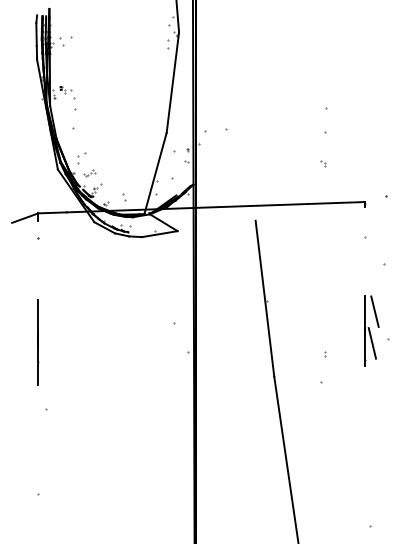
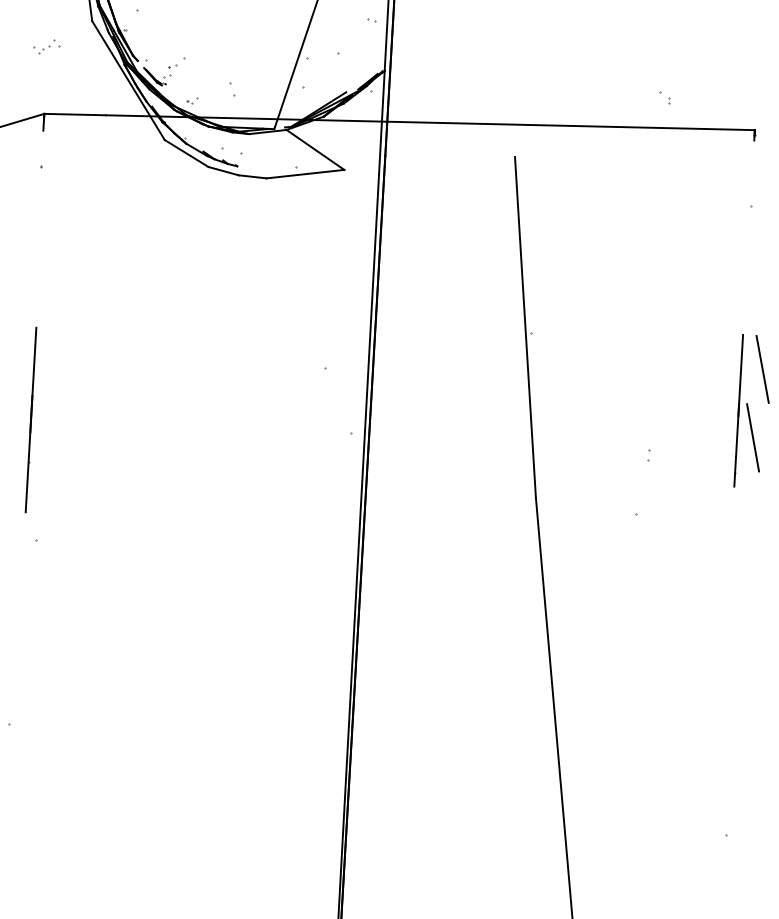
part: (323, 163) -> (666, 97), moved
part: (89, 173) -> (46, 46), moved
line: (38, 342) -> (31, 420), moved

